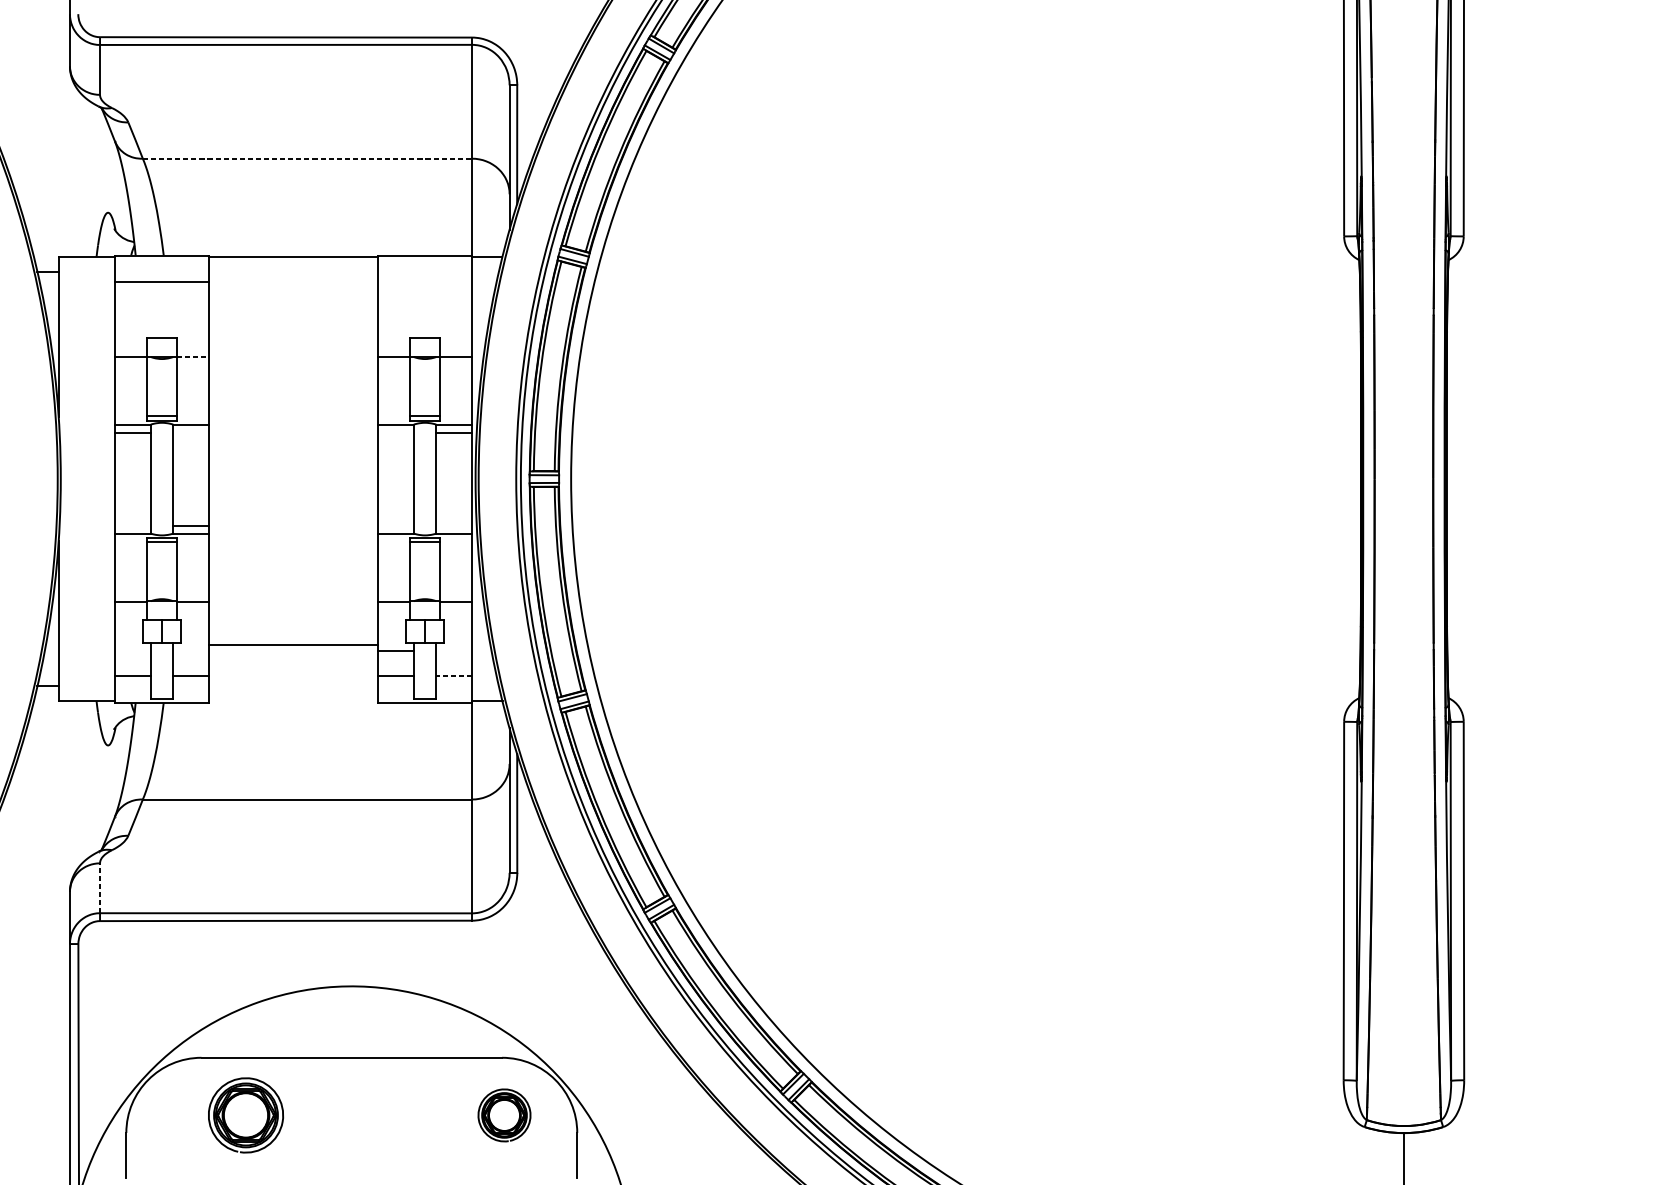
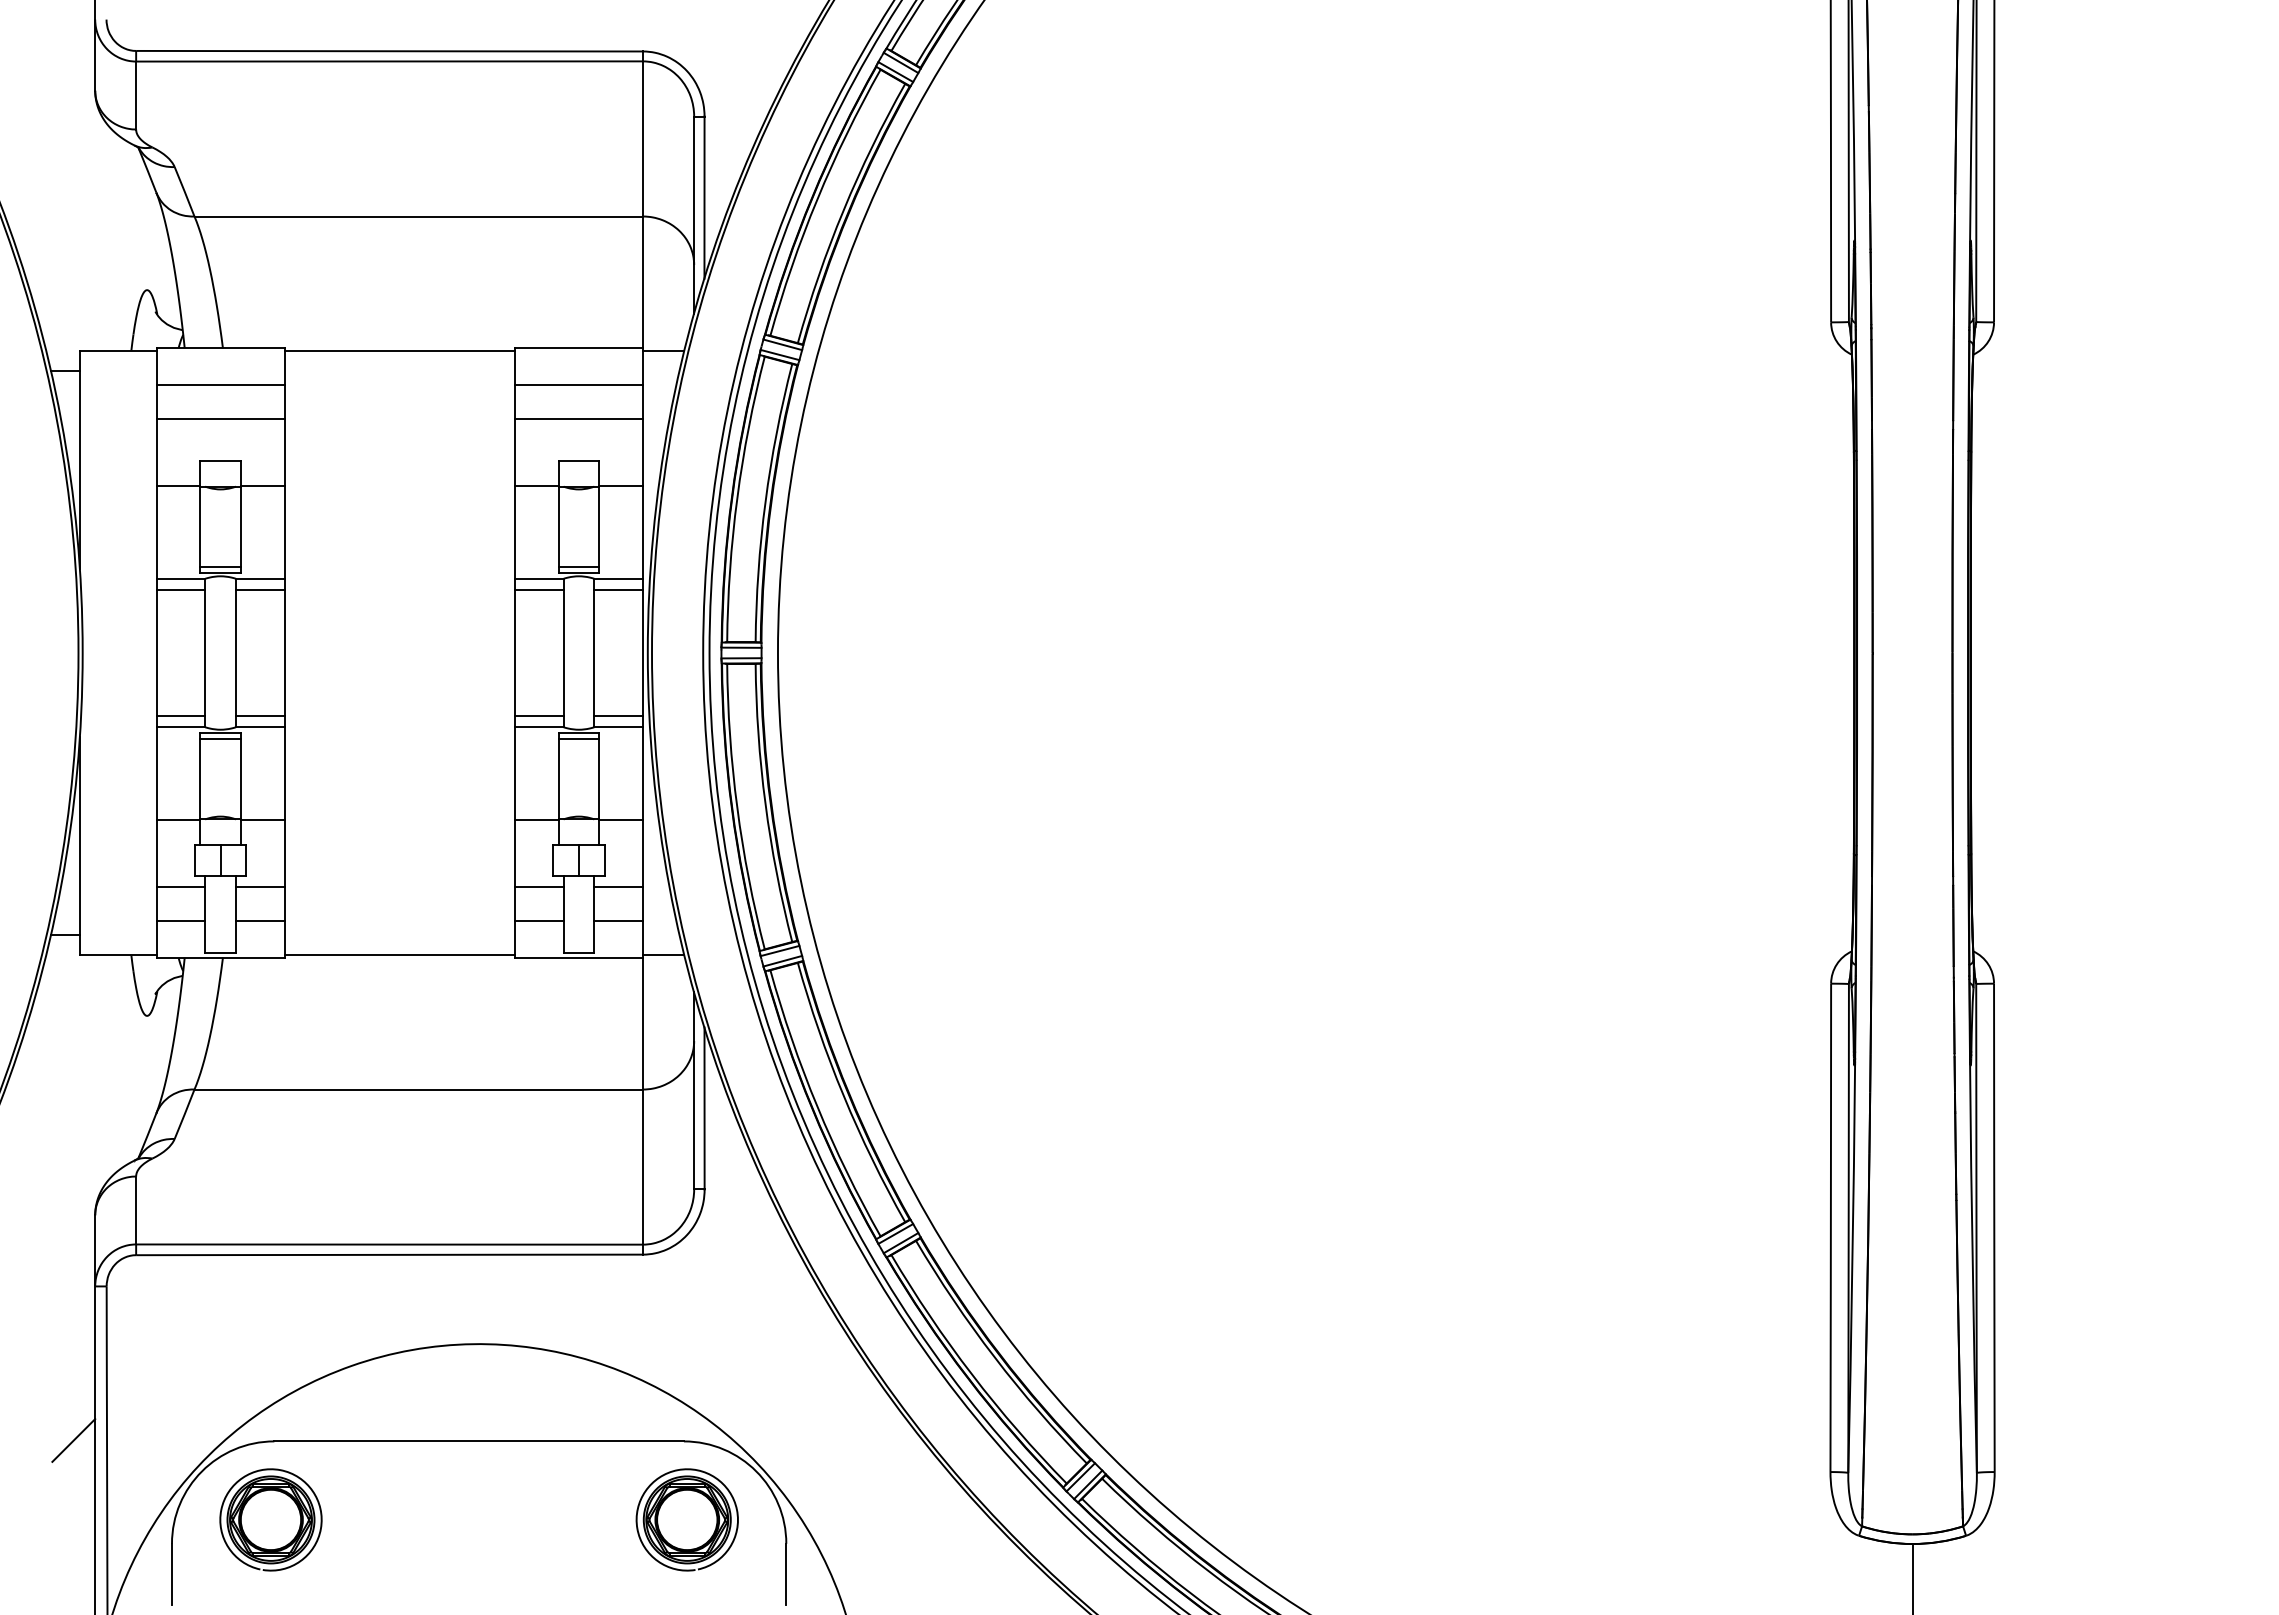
line: (308, 158) -> (419, 216), dashed -> solid
line: (424, 282) -> (578, 384), added
line: (161, 307) -> (220, 419), added
line: (424, 307) -> (578, 419), added
line: (192, 356) -> (262, 486), dashed -> solid
line: (190, 432) -> (259, 589), added
line: (395, 432) -> (538, 589), added
line: (132, 525) -> (180, 716), added
line: (395, 525) -> (538, 716), added
line: (454, 525) -> (618, 716), added
line: (293, 645) -> (399, 955), moved
line: (132, 650) -> (180, 886), added
line: (190, 650) -> (259, 886), added
line: (454, 650) -> (618, 886), added
line: (454, 676) -> (618, 921), dashed -> solid
line: (100, 888) -> (136, 1210), dashed -> solid
line: (54, 1057) -> (73, 1440), added
part: (245, 1115) -> (270, 1519), moved
part: (503, 1115) -> (686, 1519), size x1.43

